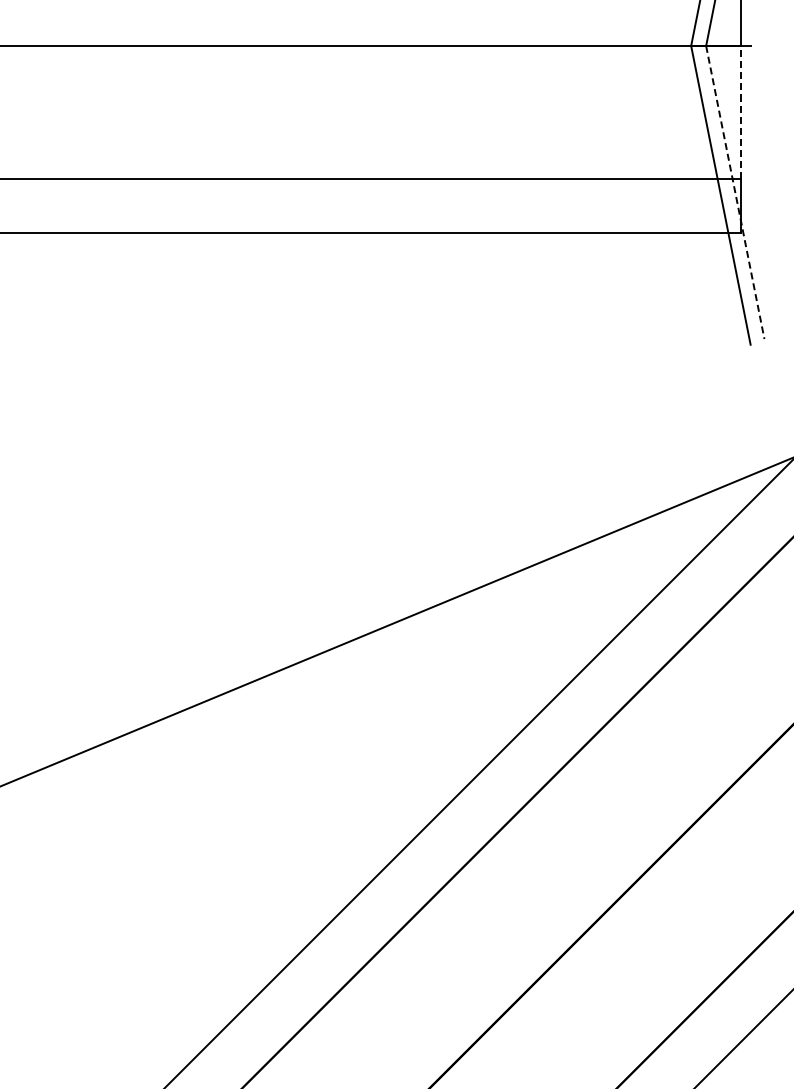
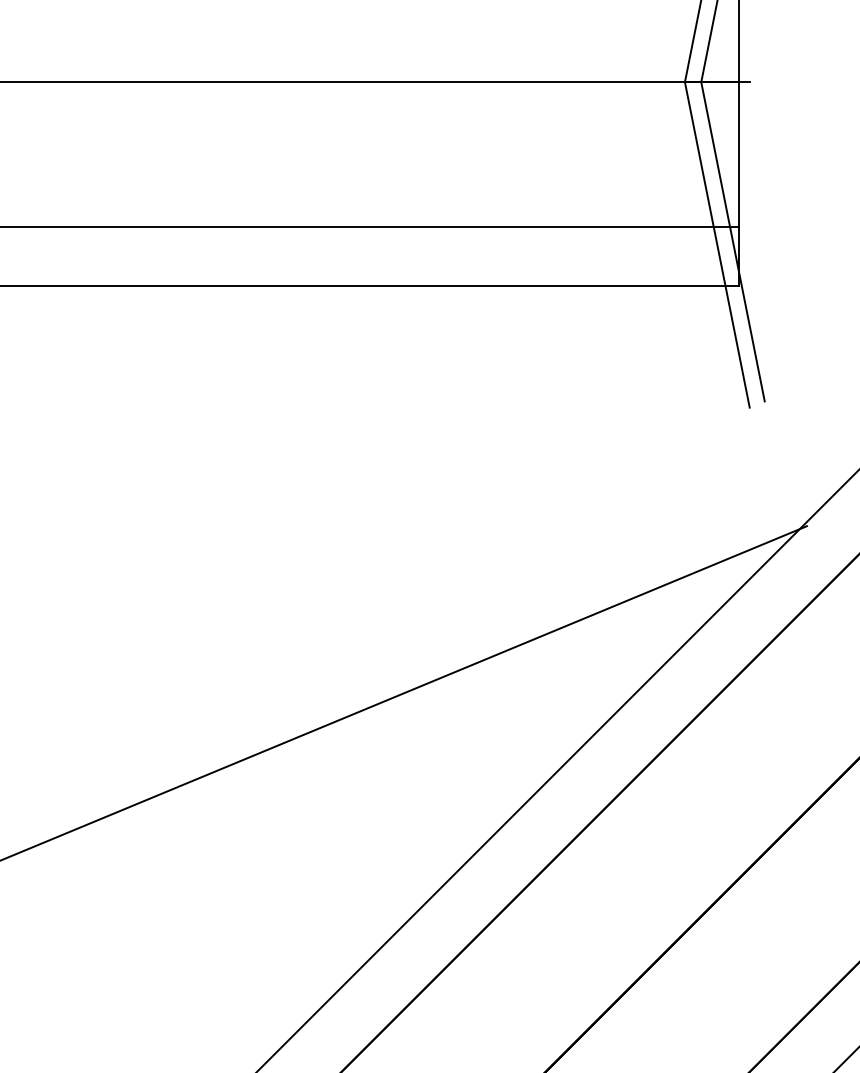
line: (741, 111) -> (739, 153), dashed -> solid
line: (735, 192) -> (733, 241), dashed -> solid

